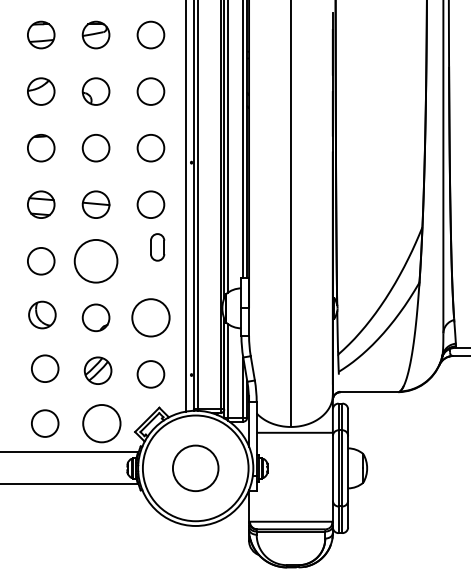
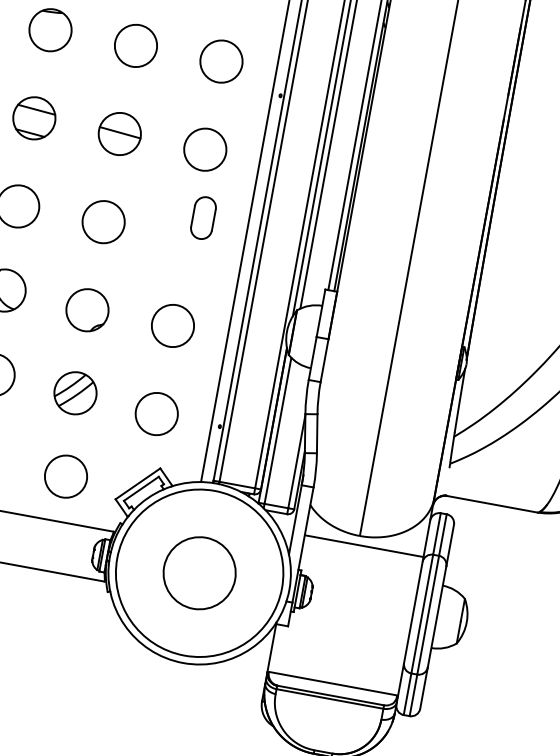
circle: (95, 260) -> (102, 220), size x0.62
circle: (150, 317) -> (172, 325), size x0.71
circle: (101, 423) -> (65, 476), size x0.71

